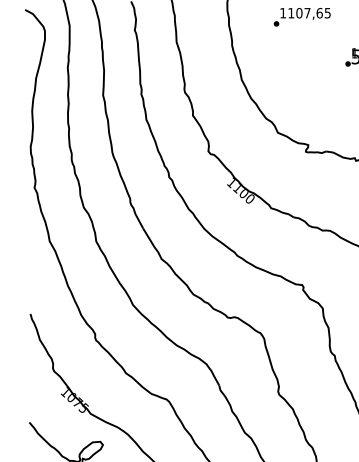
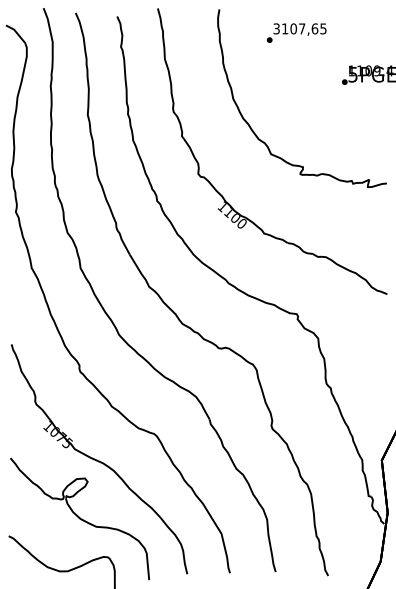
text: (283, 12) -> (276, 28), 1107,65 -> 3107,65

